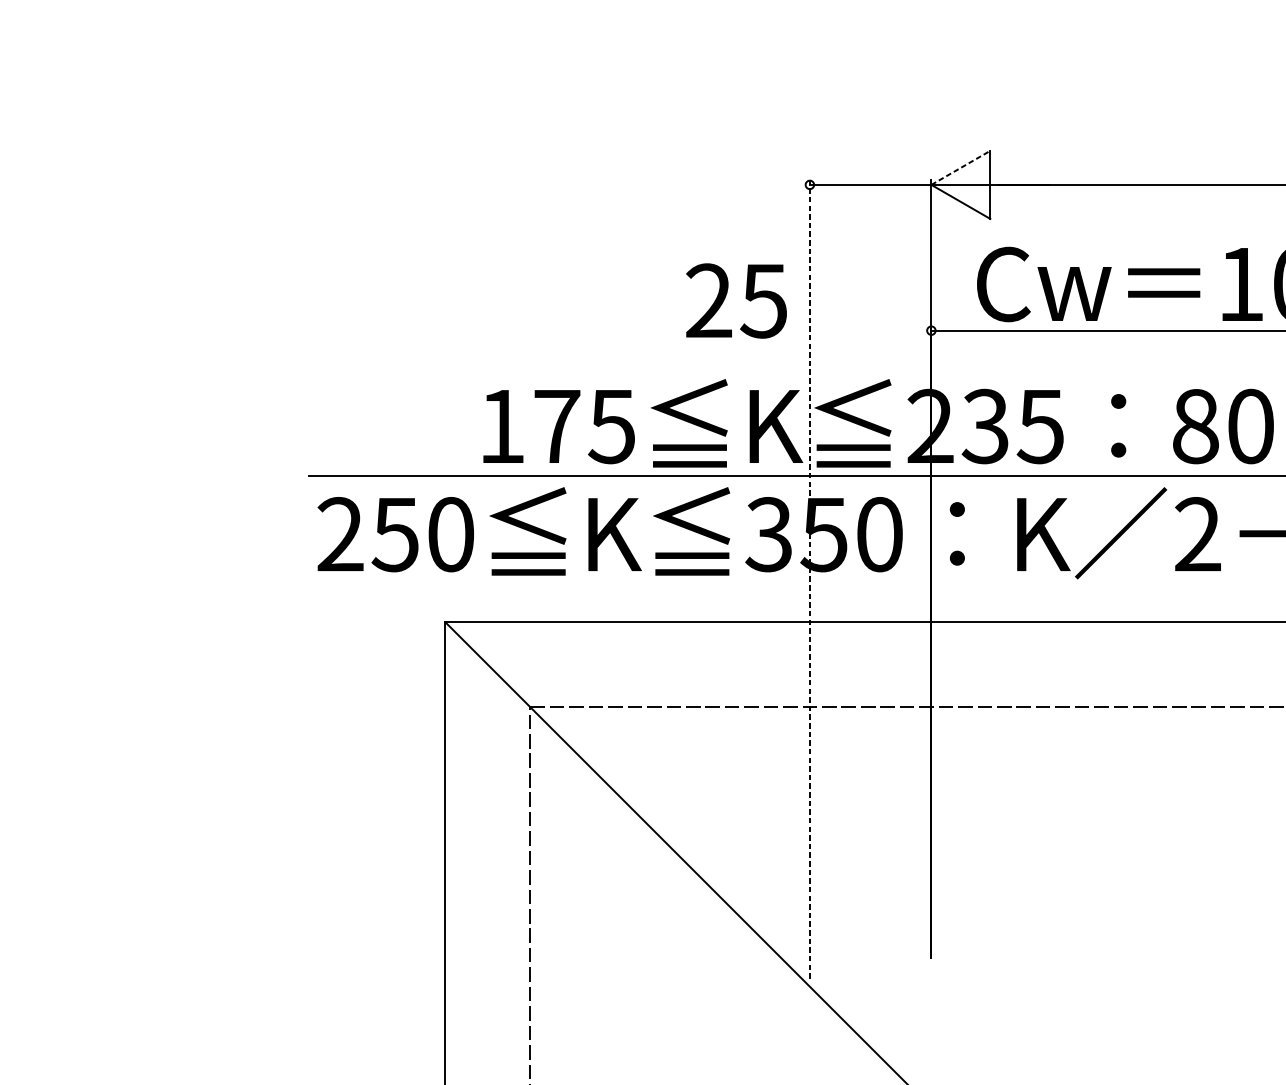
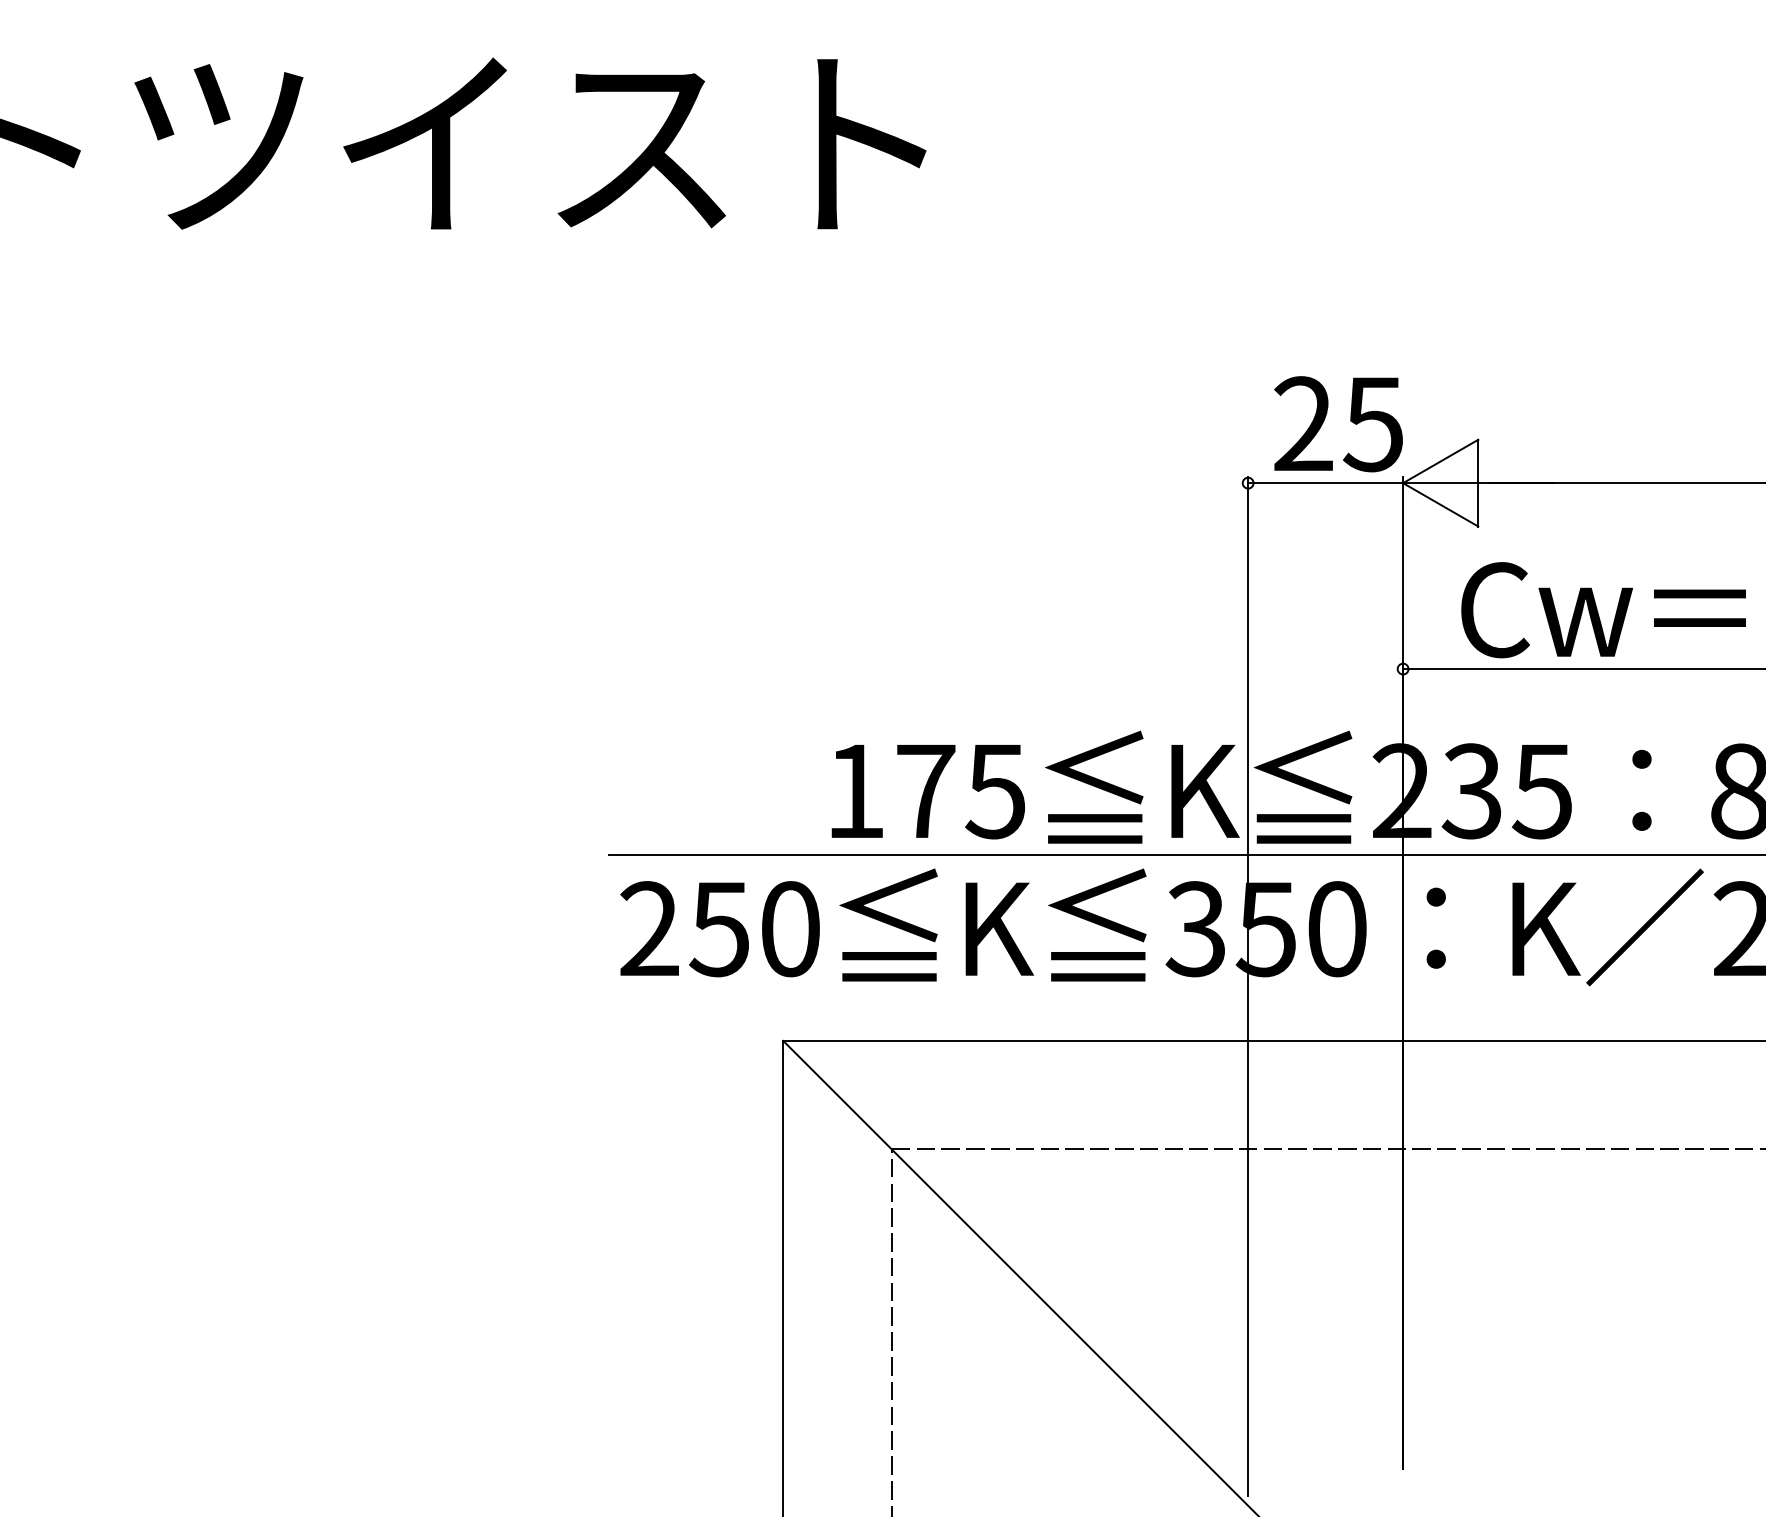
line: (961, 167) -> (1441, 461), dashed -> solid
text: (736, 301) -> (1338, 424), moved
line: (810, 578) -> (1248, 985), dashed -> solid

